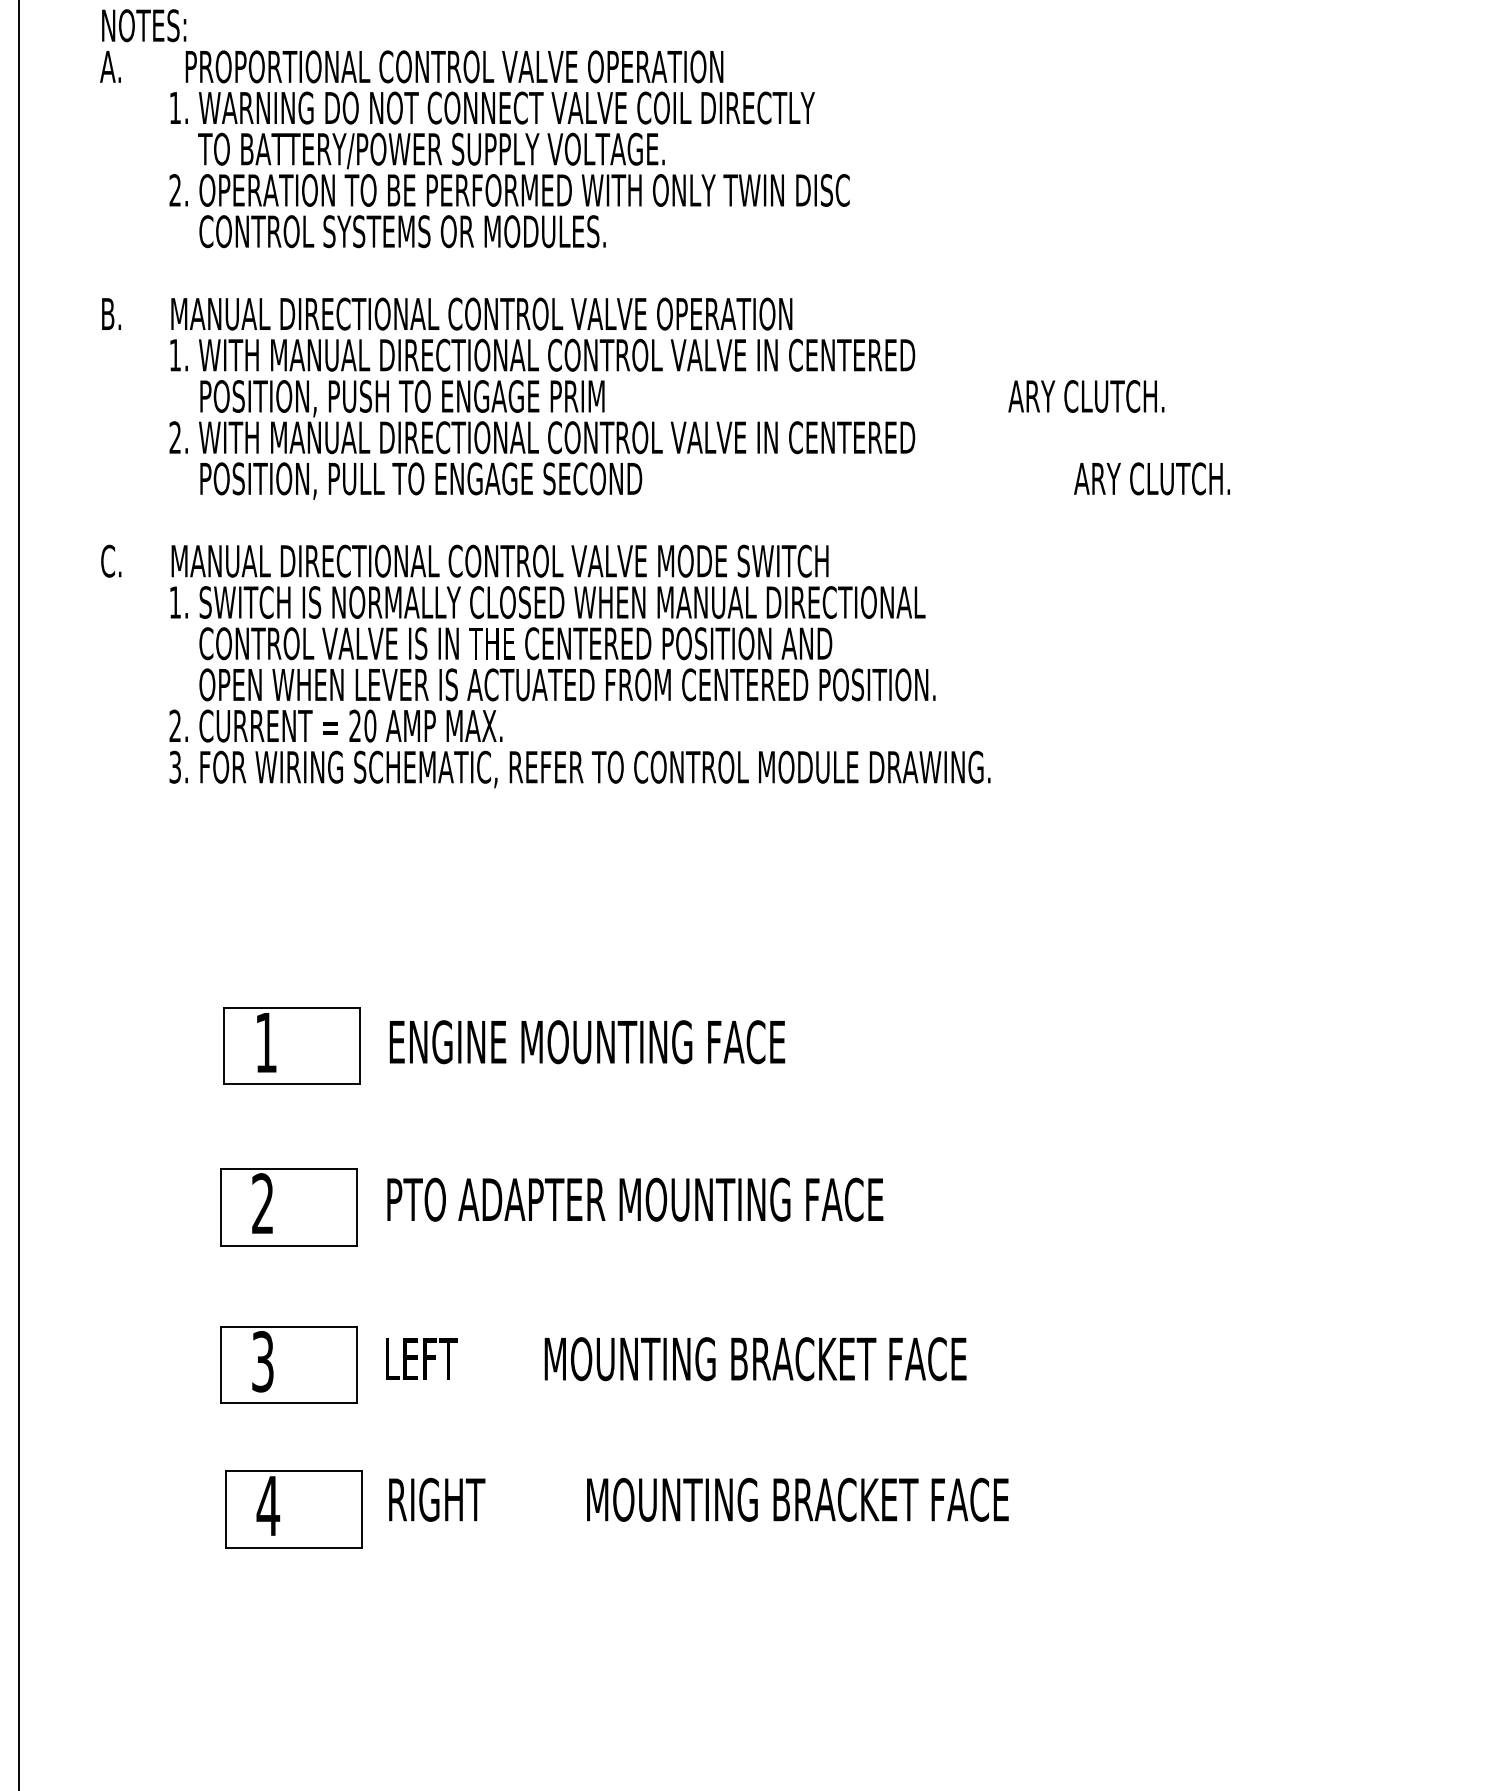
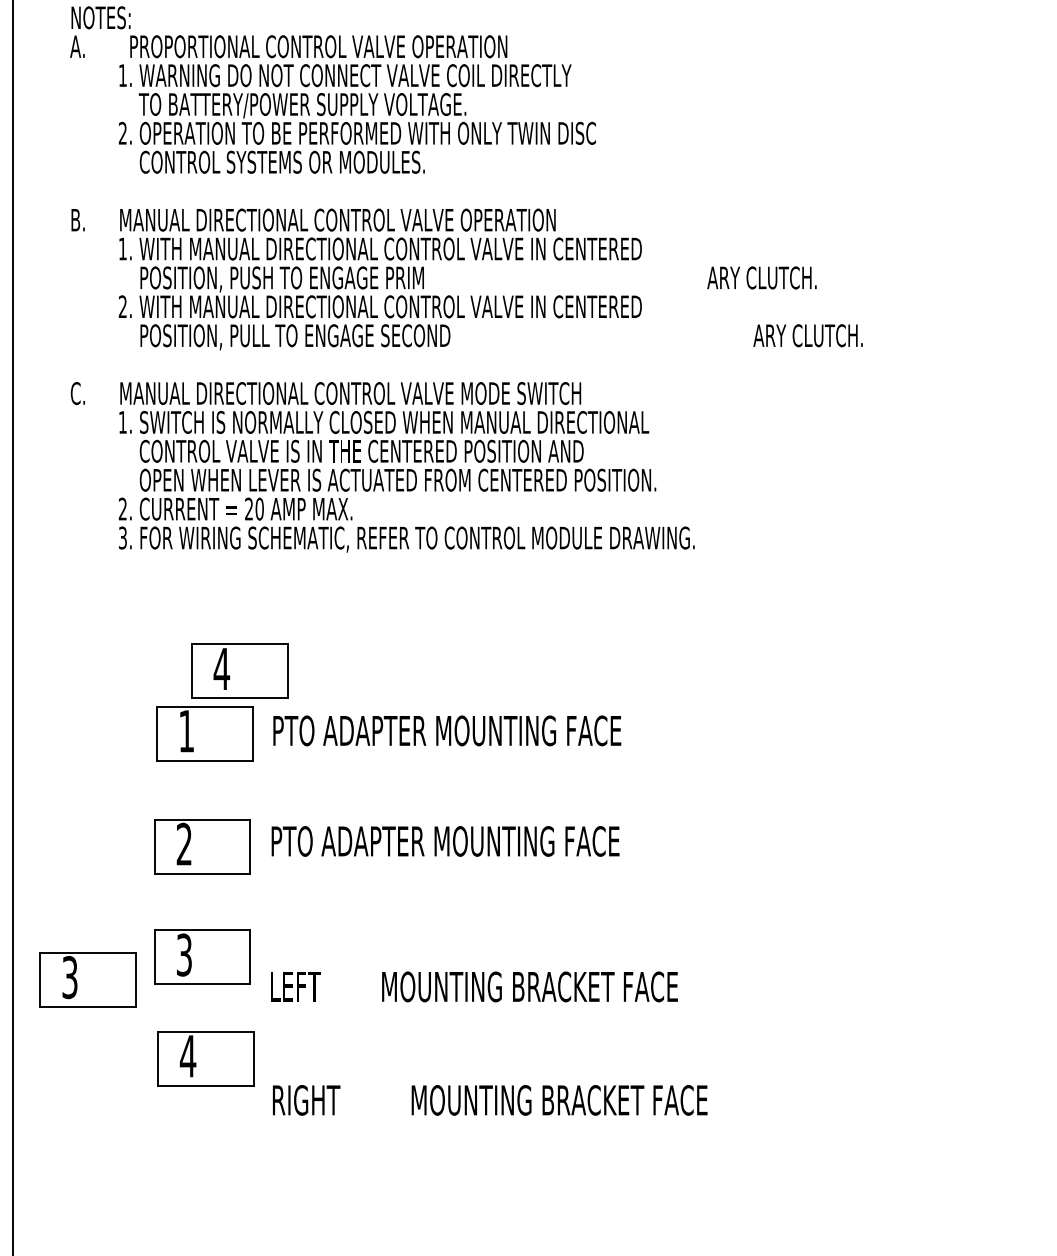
part: (341, 957) -> (239, 671), added
text: (639, 1042) -> (448, 731), ENGINE MOUNTING FACE -> PTO ADAPTER MOUNTING FACE
text: (676, 1359) -> (474, 987), moved
part: (125, 1396) -> (87, 979), added
text: (698, 1499) -> (489, 1100), moved

